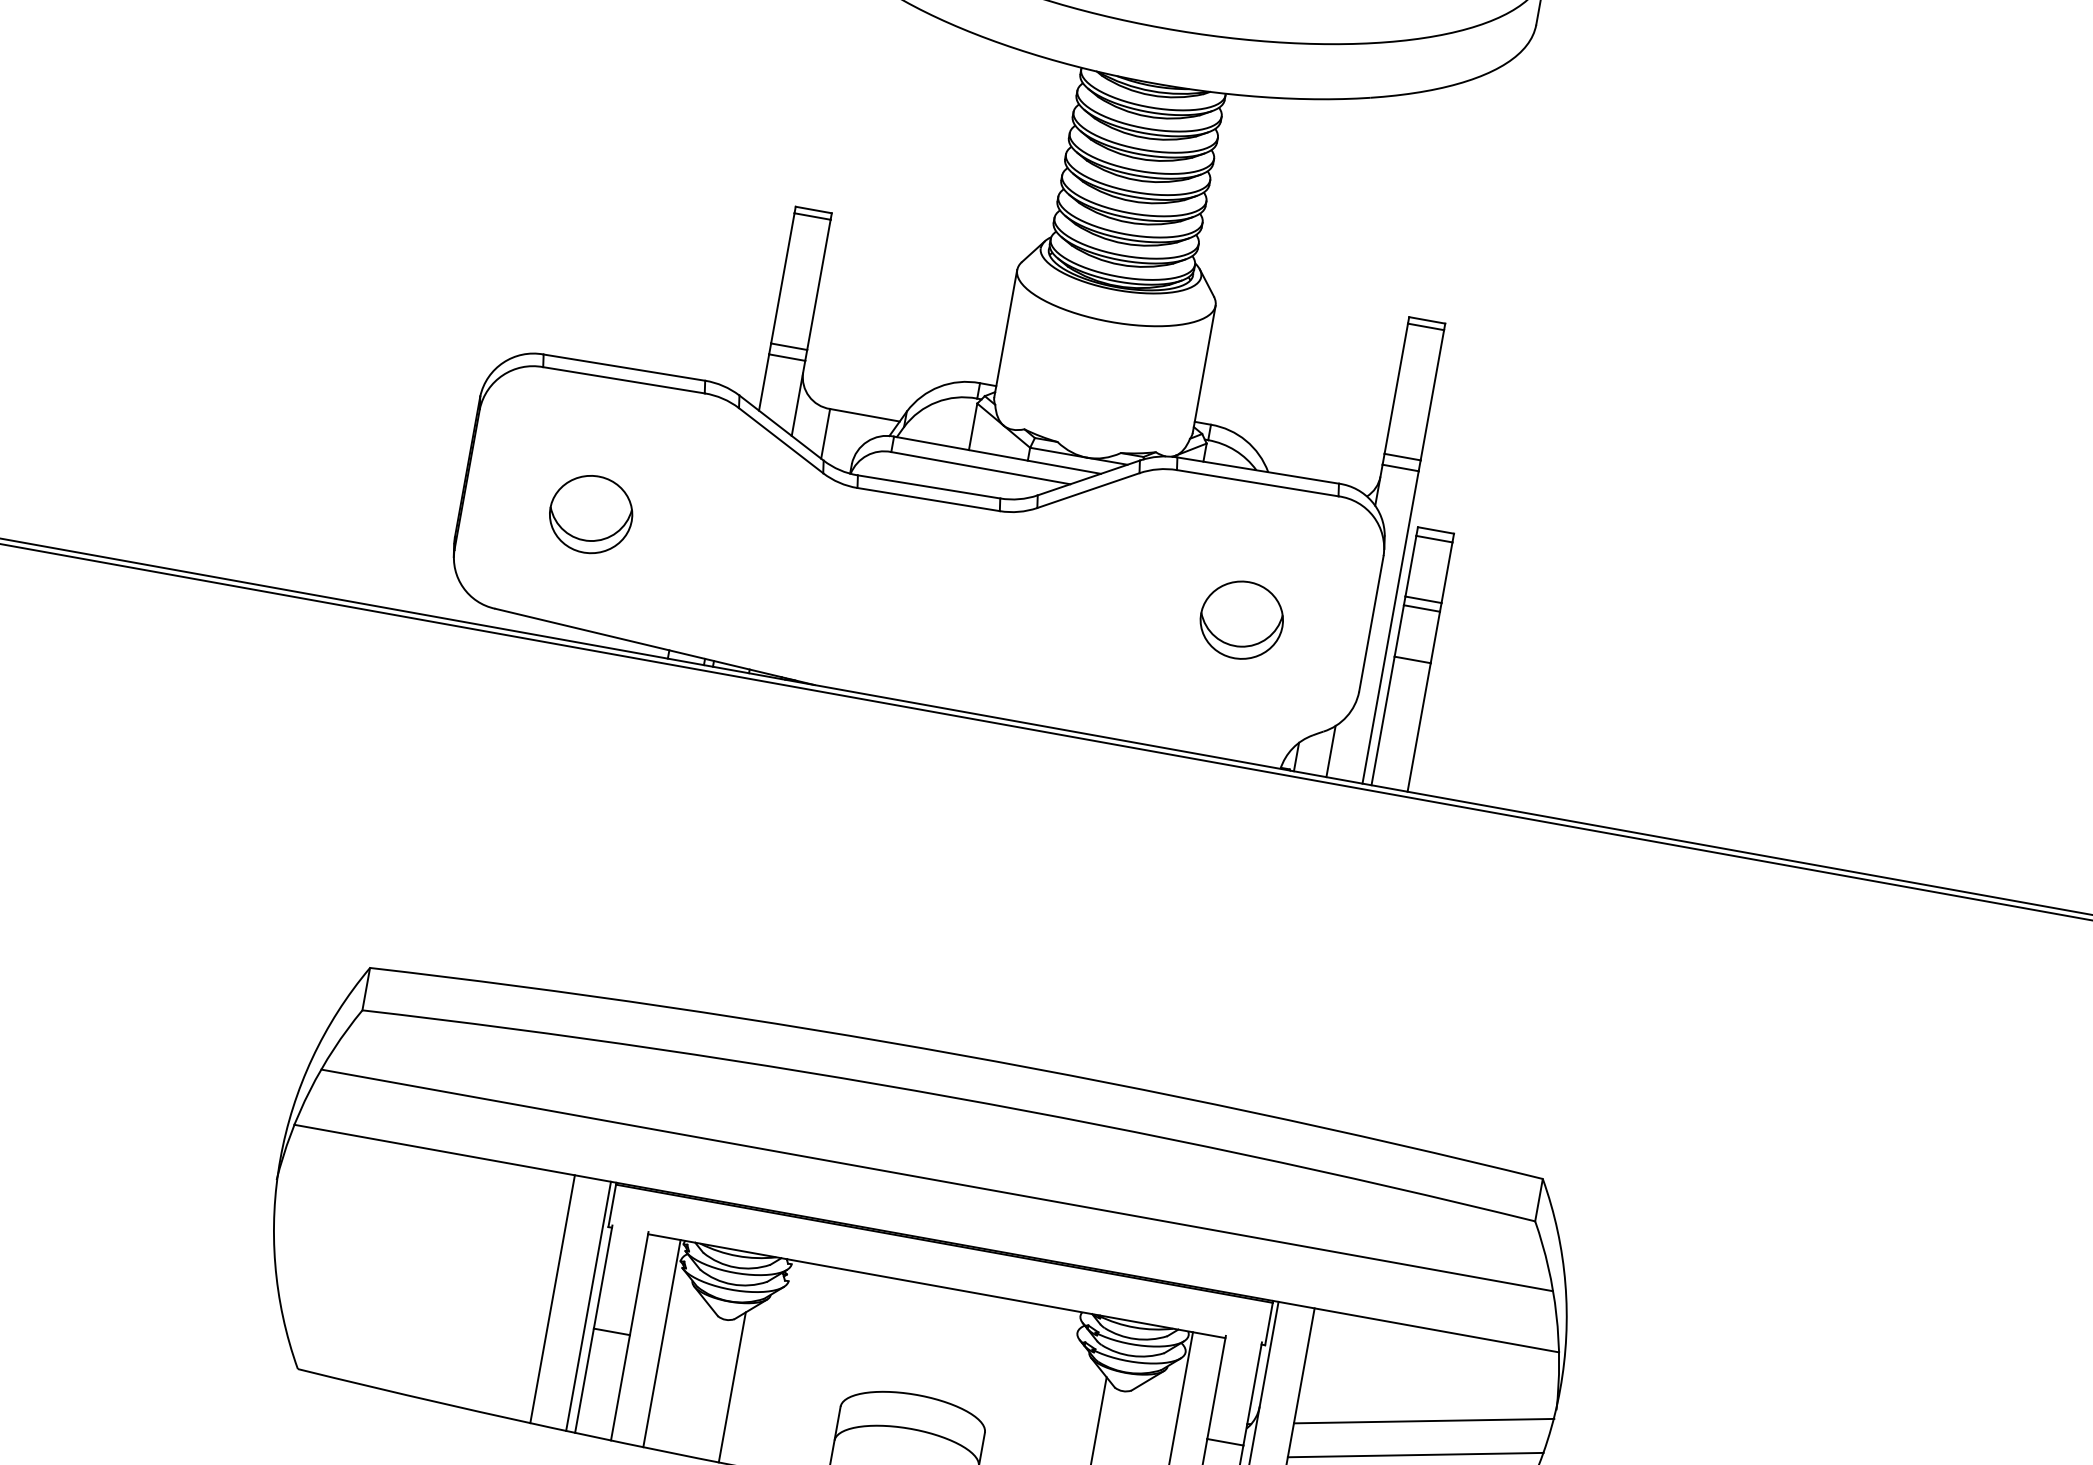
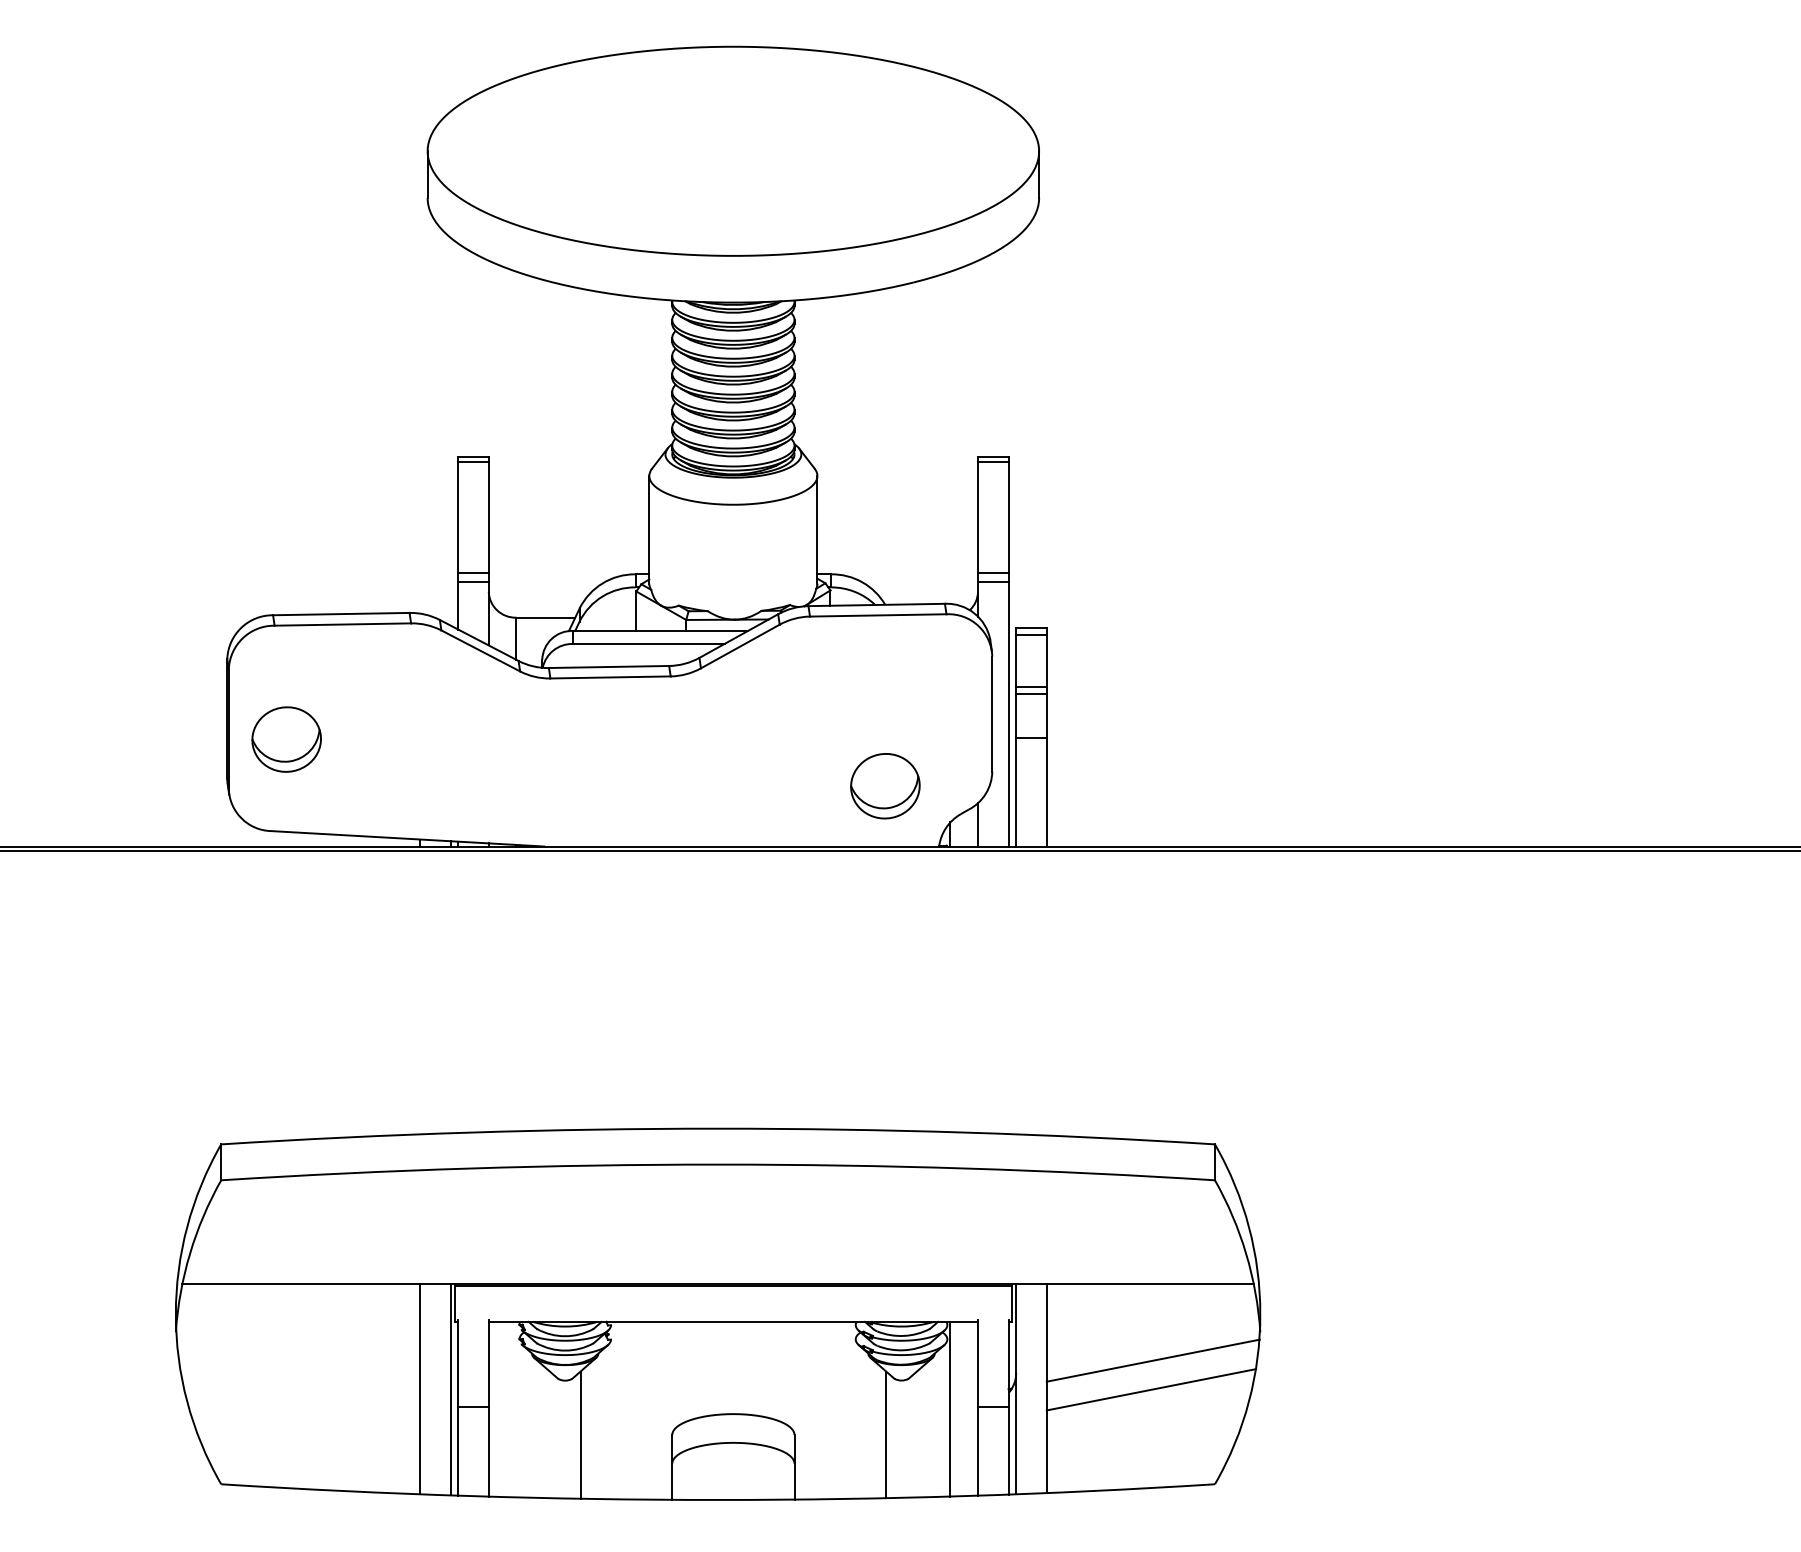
part: (590, 514) -> (286, 739), moved
part: (1241, 620) -> (885, 786), moved
line: (936, 1180) -> (717, 1235), removed
line: (662, 1343) -> (516, 1409), removed

